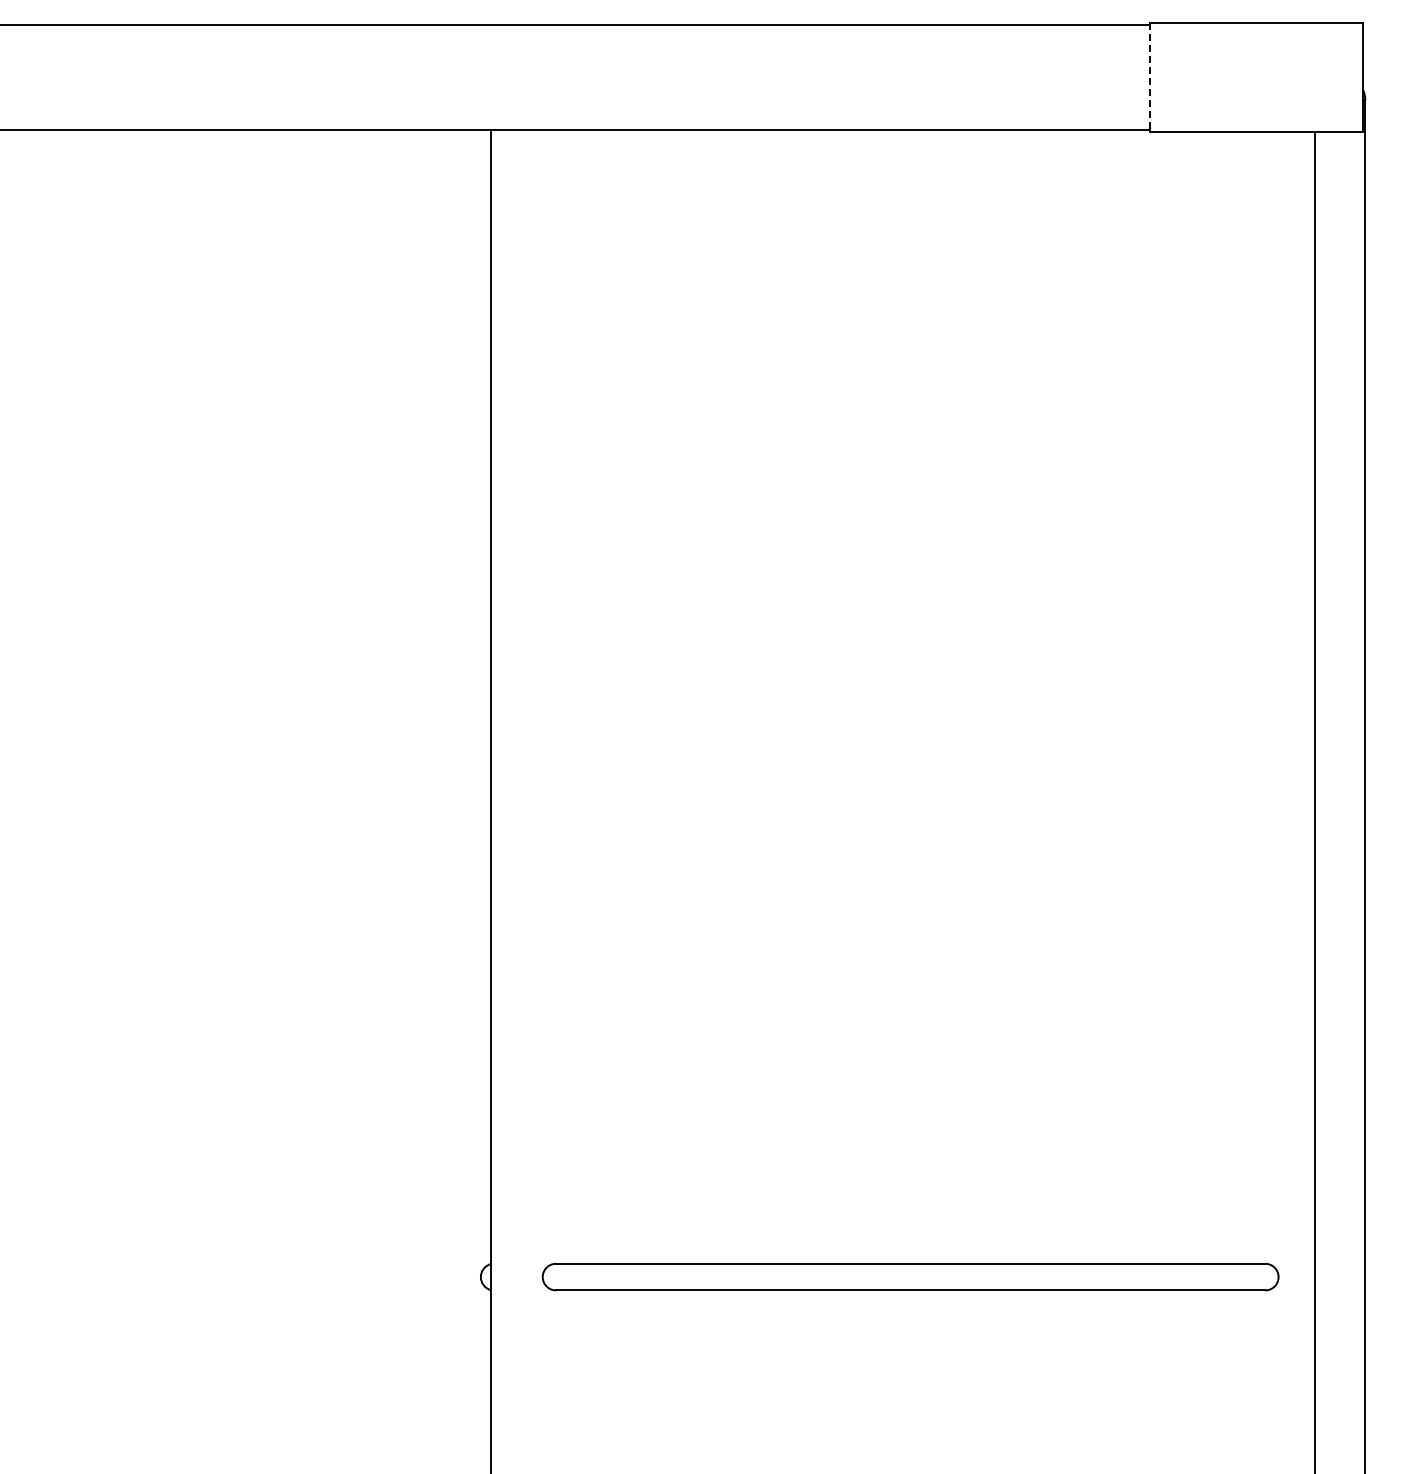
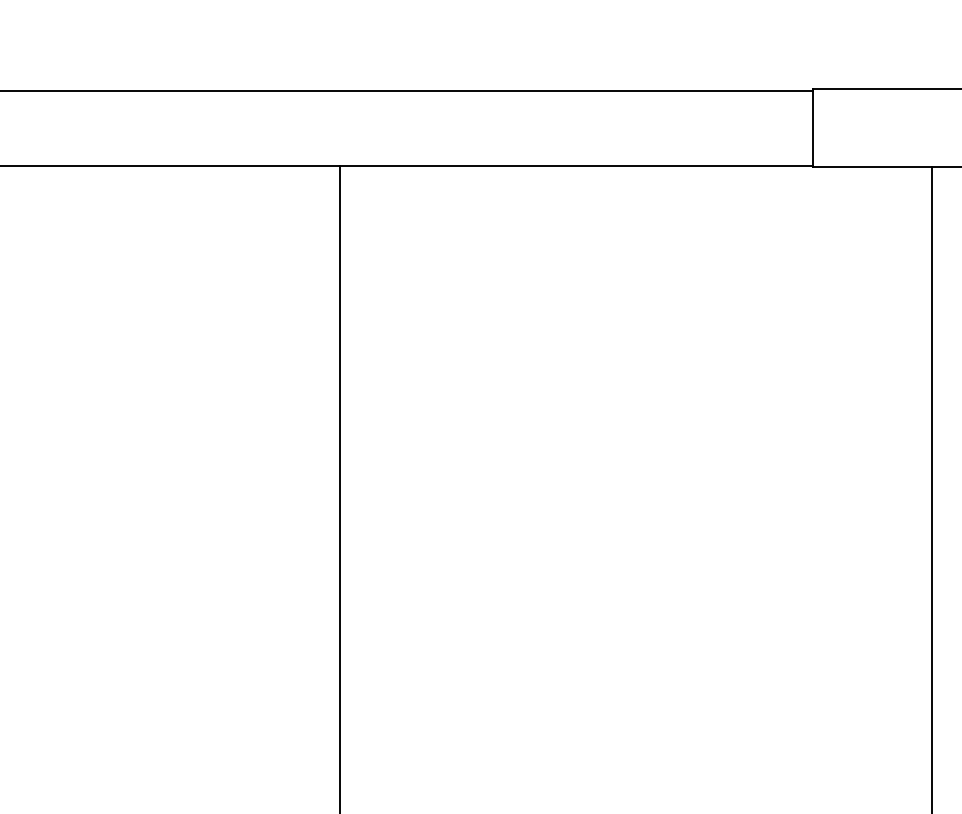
line: (1150, 77) -> (813, 128), dashed -> solid

